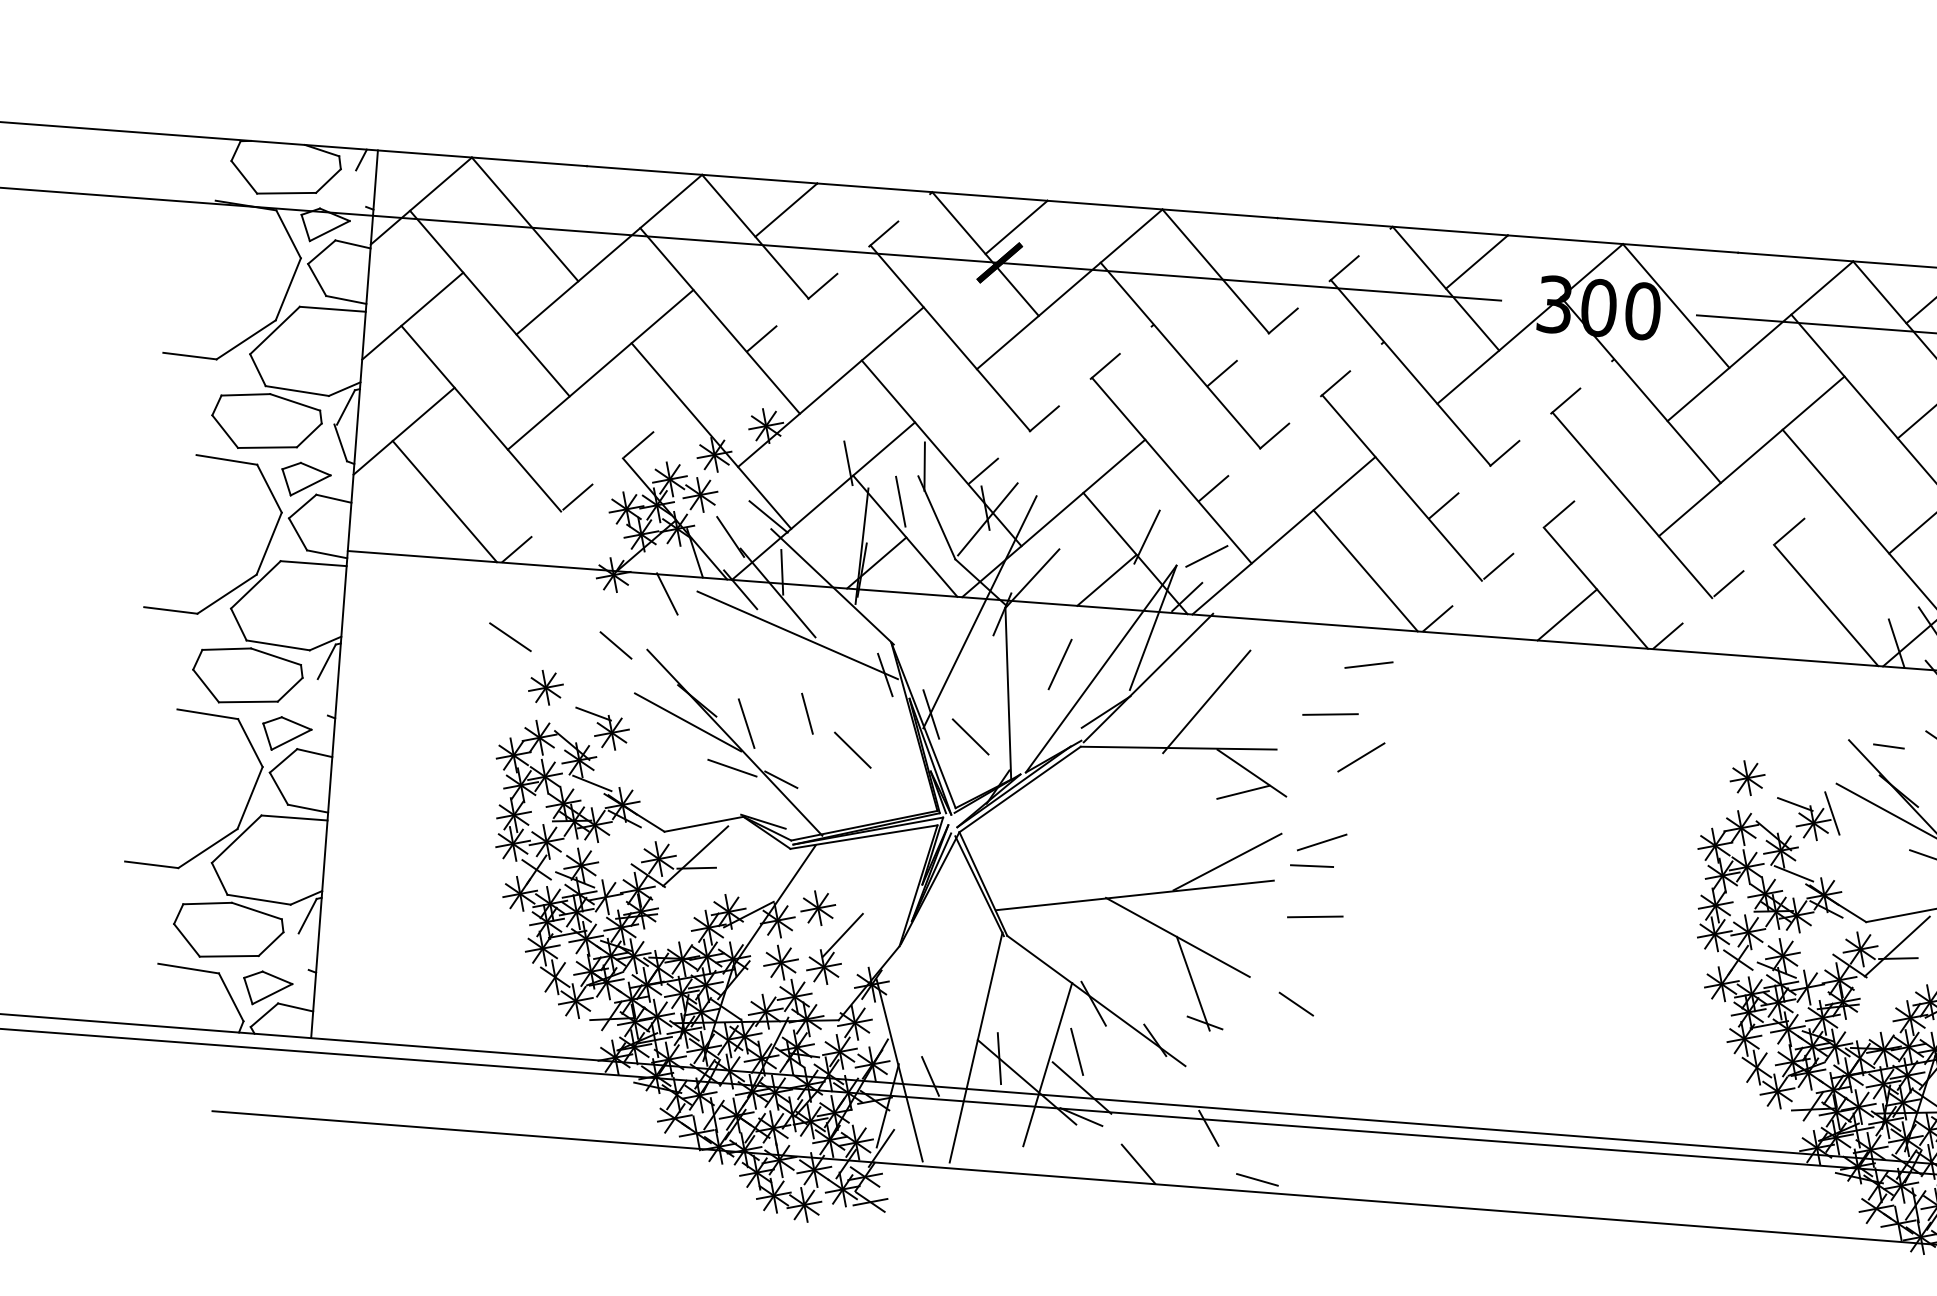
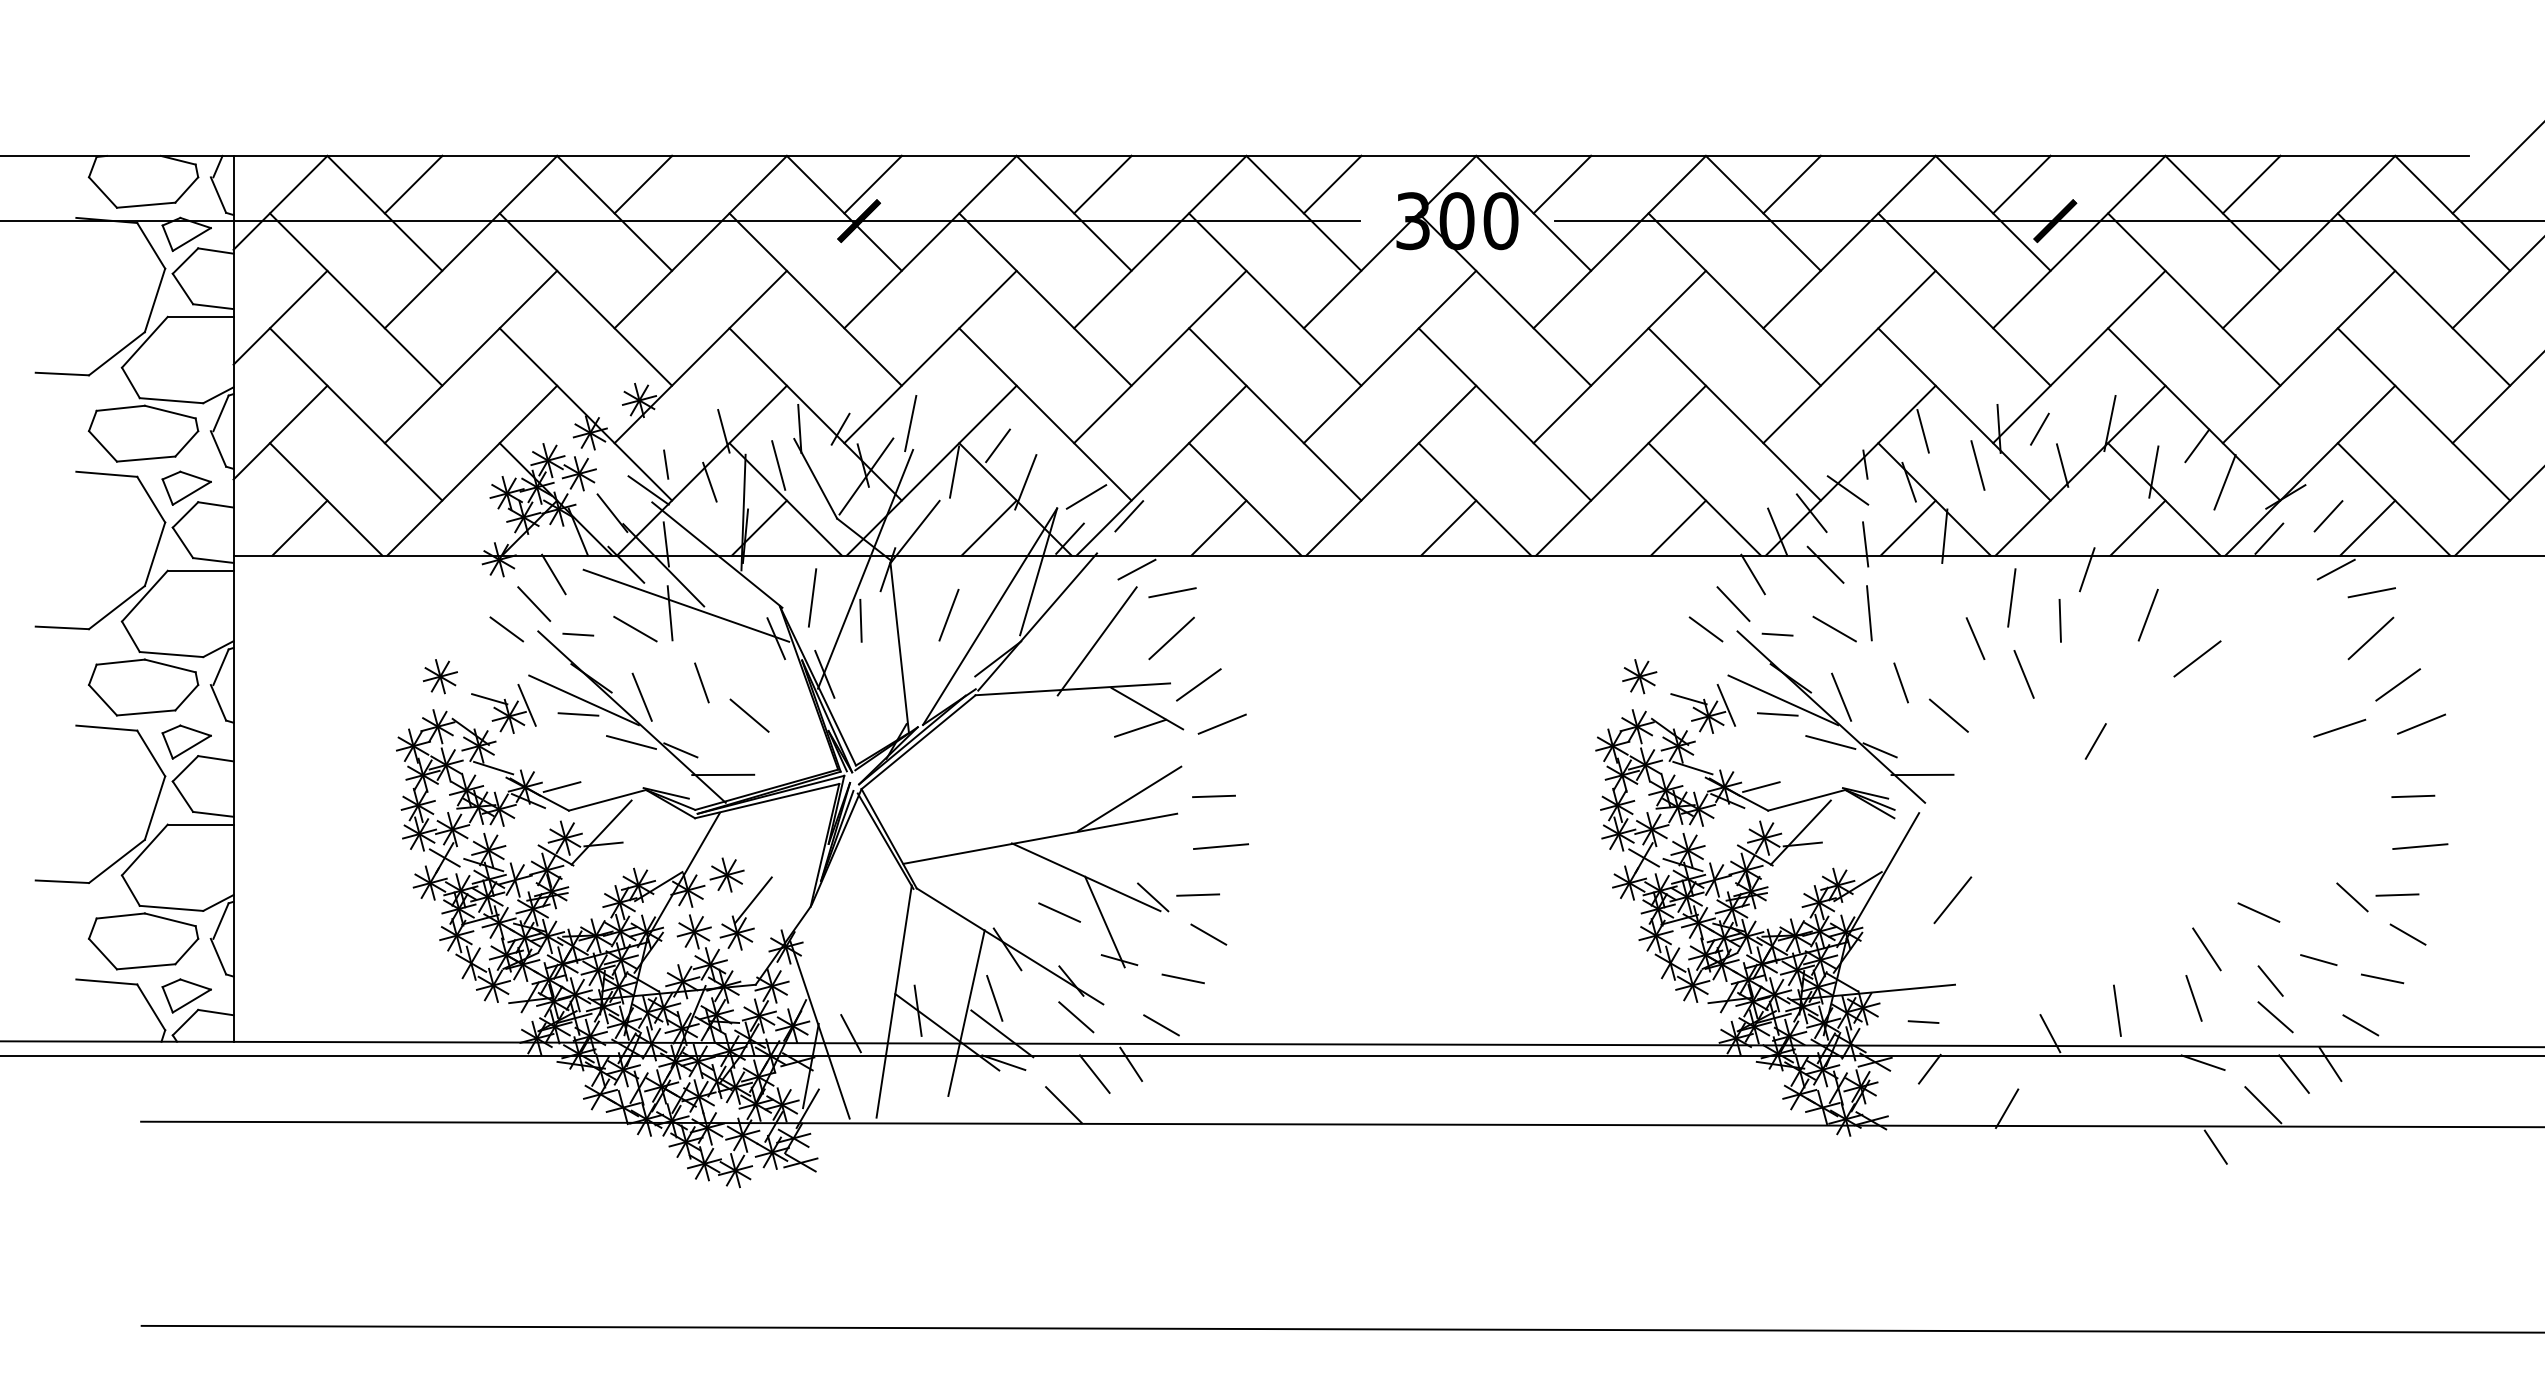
line: (359, 187) -> (218, 194), added
line: (556, 192) -> (413, 184), added
line: (1246, 244) -> (1102, 184), added
line: (839, 272) -> (700, 242), dashed -> solid
line: (1707, 279) -> (1562, 184), added
line: (1300, 307) -> (1160, 242), dashed -> solid
line: (1061, 404) -> (930, 357), dashed -> solid
line: (1291, 422) -> (1160, 357), dashed -> solid
line: (1521, 439) -> (1390, 357), dashed -> solid
line: (965, 469) -> (840, 428), added
line: (1036, 469) -> (910, 423), added
line: (593, 483) -> (472, 470), dashed -> solid
line: (788, 492) -> (666, 464), added
line: (1121, 498) -> (997, 445), added
line: (830, 512) -> (709, 481), added
line: (1076, 520) -> (954, 471), added
line: (415, 527) -> (299, 527), added
line: (1514, 552) -> (1391, 470), dashed -> solid
line: (1744, 570) -> (1621, 470), dashed -> solid
line: (1248, 579) -> (1129, 516), added
line: (1336, 596) -> (1218, 527), added
line: (645, 621) -> (534, 603), added
line: (1796, 631) -> (1677, 527), added
line: (1251, 632) -> (1136, 569), added
line: (924, 636) -> (812, 597), added
line: (510, 637) -> (635, 629), moved
line: (780, 641) -> (669, 613), added
line: (687, 655) -> (578, 634), added
line: (971, 663) -> (860, 620), added
line: (1368, 664) -> (1172, 592), moved
line: (1868, 684) -> (1752, 574), added
line: (321, 696) -> (218, 702), added
line: (1281, 704) -> (1171, 638), added
line: (1847, 711) -> (1733, 603), added
line: (1329, 714) -> (1220, 644), removed
line: (630, 722) -> (526, 704), added
line: (1817, 735) -> (1705, 629), added
line: (681, 736) -> (578, 714), added
line: (970, 736) -> (865, 693), removed
line: (1361, 756) -> (1198, 684), moved
line: (658, 807) -> (561, 787), added
line: (822, 807) -> (723, 774), added
line: (1882, 826) -> (1777, 714), added
line: (1321, 841) -> (1221, 723), moved
line: (1861, 898) -> (1761, 787), added
line: (302, 951) -> (218, 956), added
line: (1243, 962) -> (1153, 897), added
line: (1289, 963) -> (1198, 894), added
line: (1148, 970) -> (1059, 912), added
line: (1157, 1077) -> (1076, 1017), added
line: (1242, 1091) -> (1161, 1025), added
line: (1171, 1134) -> (1094, 1073), added
line: (1256, 1179) -> (1182, 978), moved

